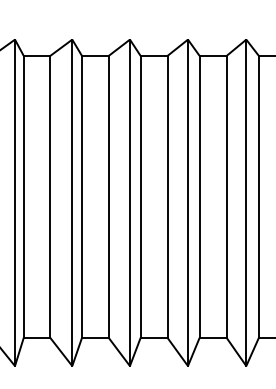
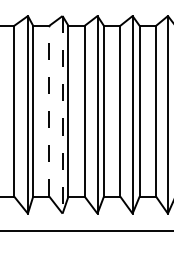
line: (50, 195) -> (49, 110), solid -> dashed
line: (72, 202) -> (62, 114), solid -> dashed

